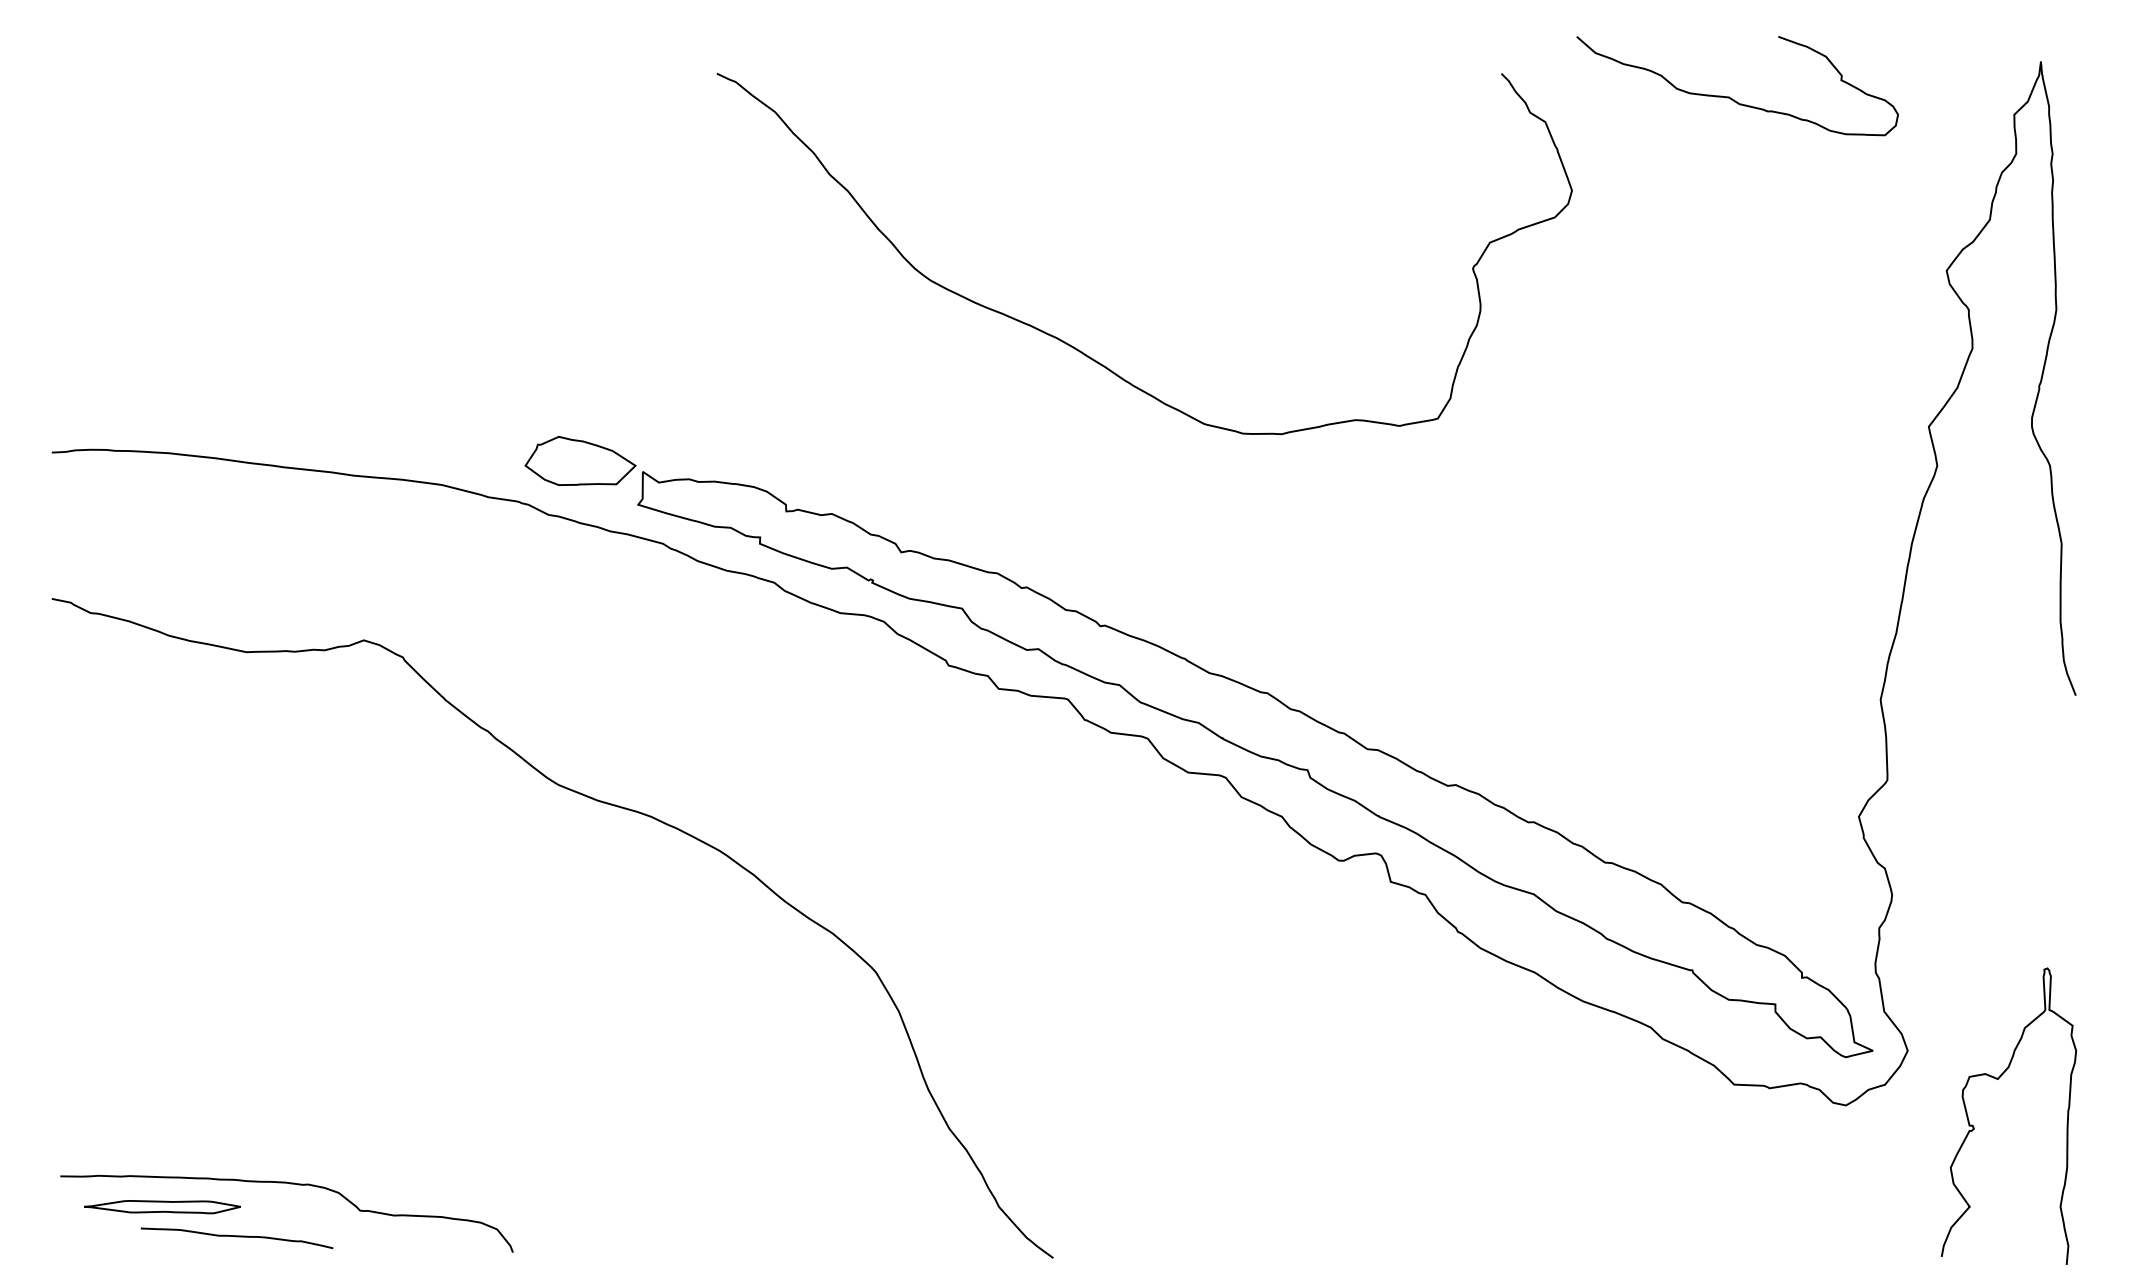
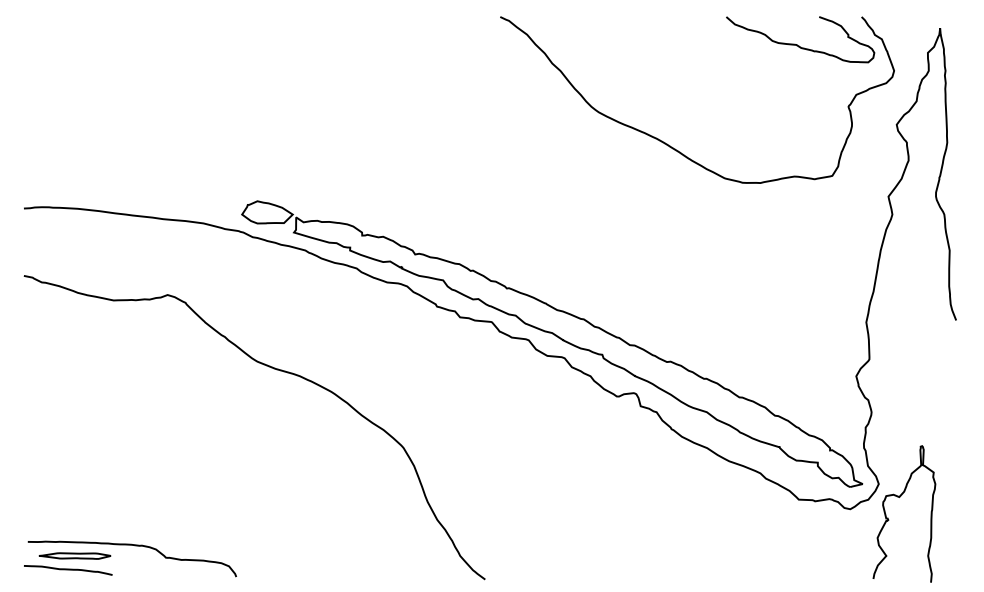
curve: (1079, 348) -> (667, 143), moved
curve: (1976, 1127) -> (889, 519), moved
curve: (237, 1238) -> (68, 570), moved

